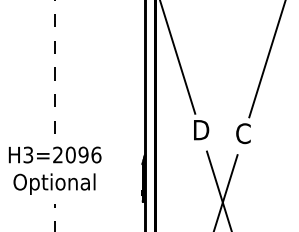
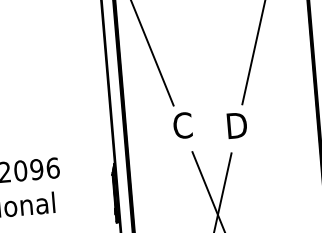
text: (201, 129) -> (183, 124), D -> C
text: (243, 133) -> (236, 125), C -> D

